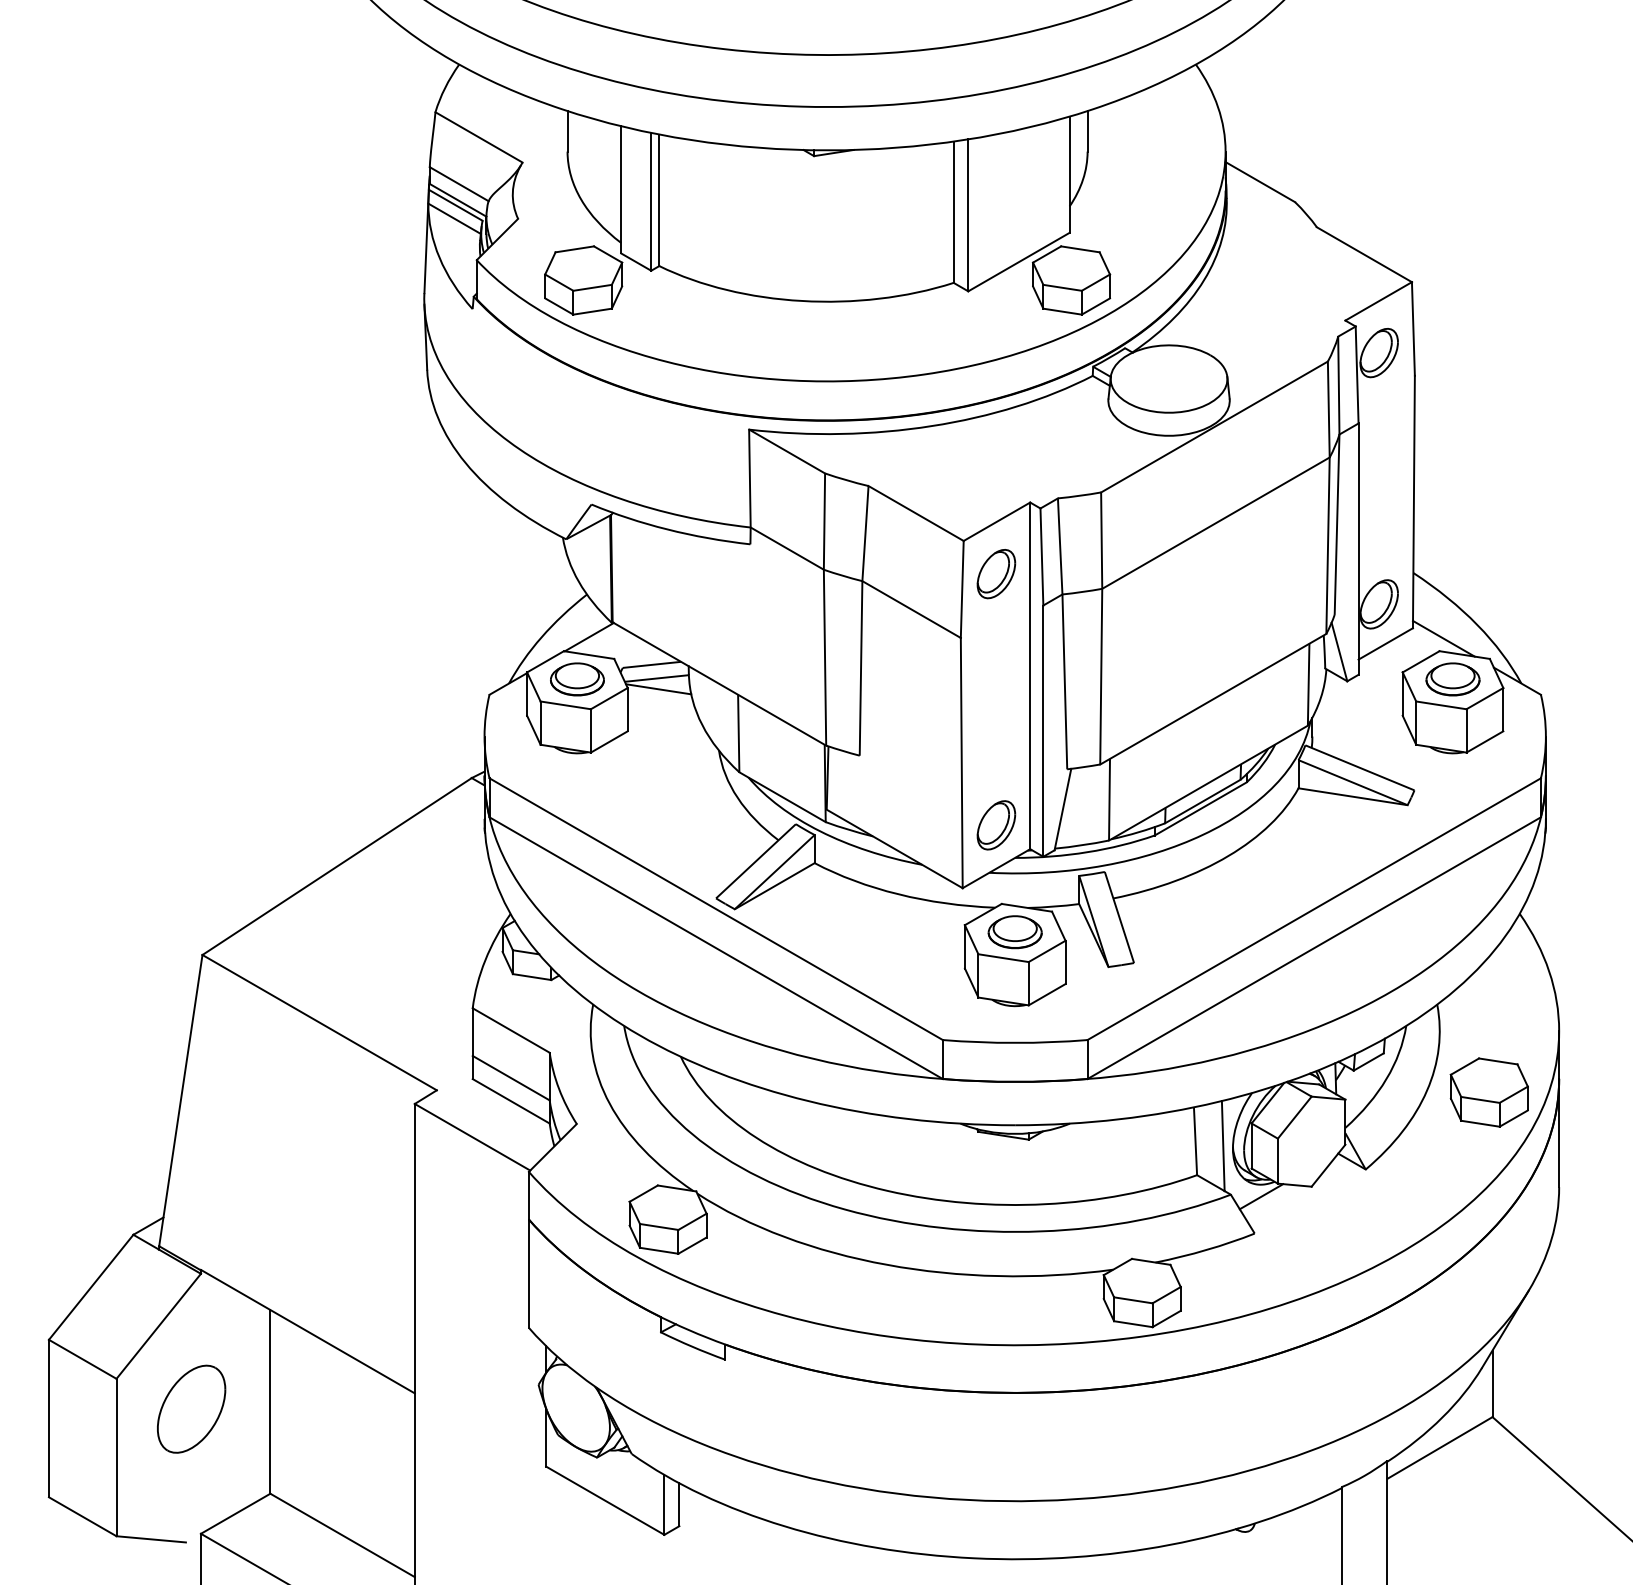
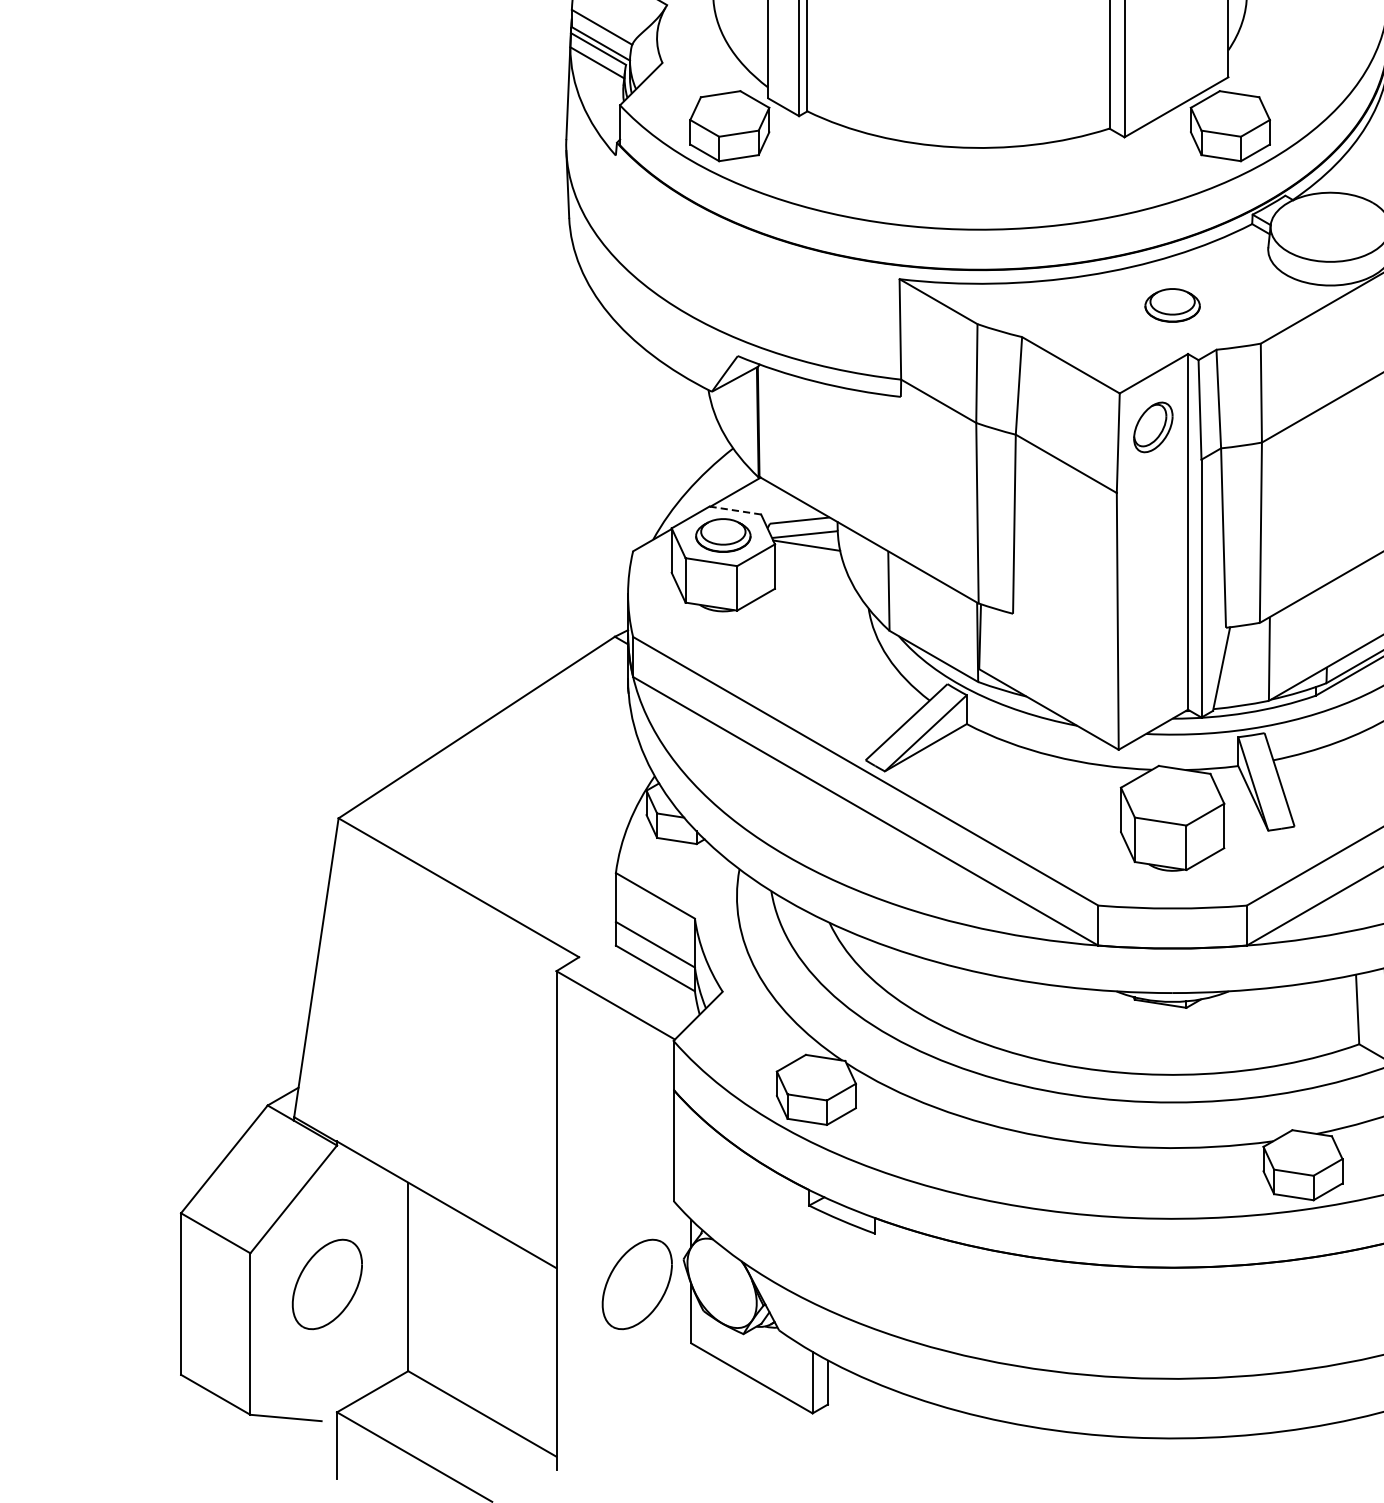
line: (589, 655) -> (735, 510), solid -> dashed
part: (996, 825) -> (1153, 685), removed
part: (1014, 932) -> (1171, 305), moved
part: (493, 1408) -> (637, 1283), added

